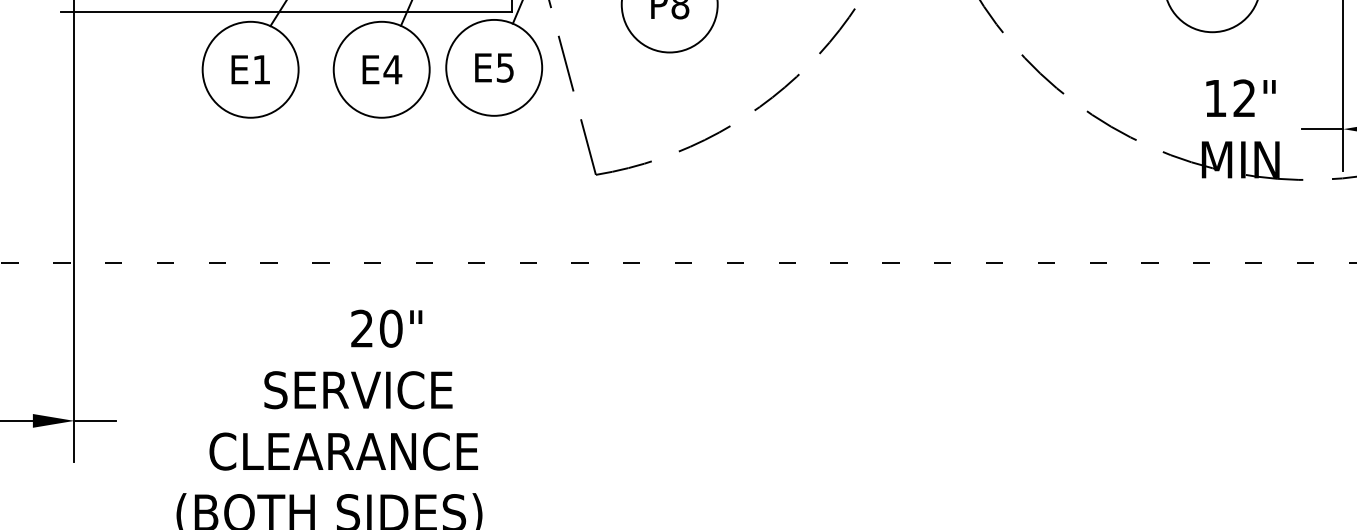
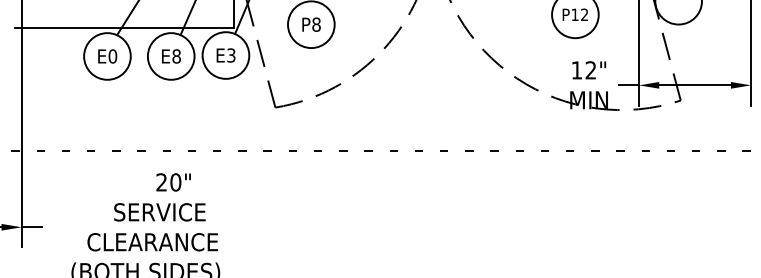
text: (505, 65) -> (231, 54), E5 -> E3
text: (261, 69) -> (112, 56), E1 -> E0
text: (392, 69) -> (176, 56), E4 -> E8

